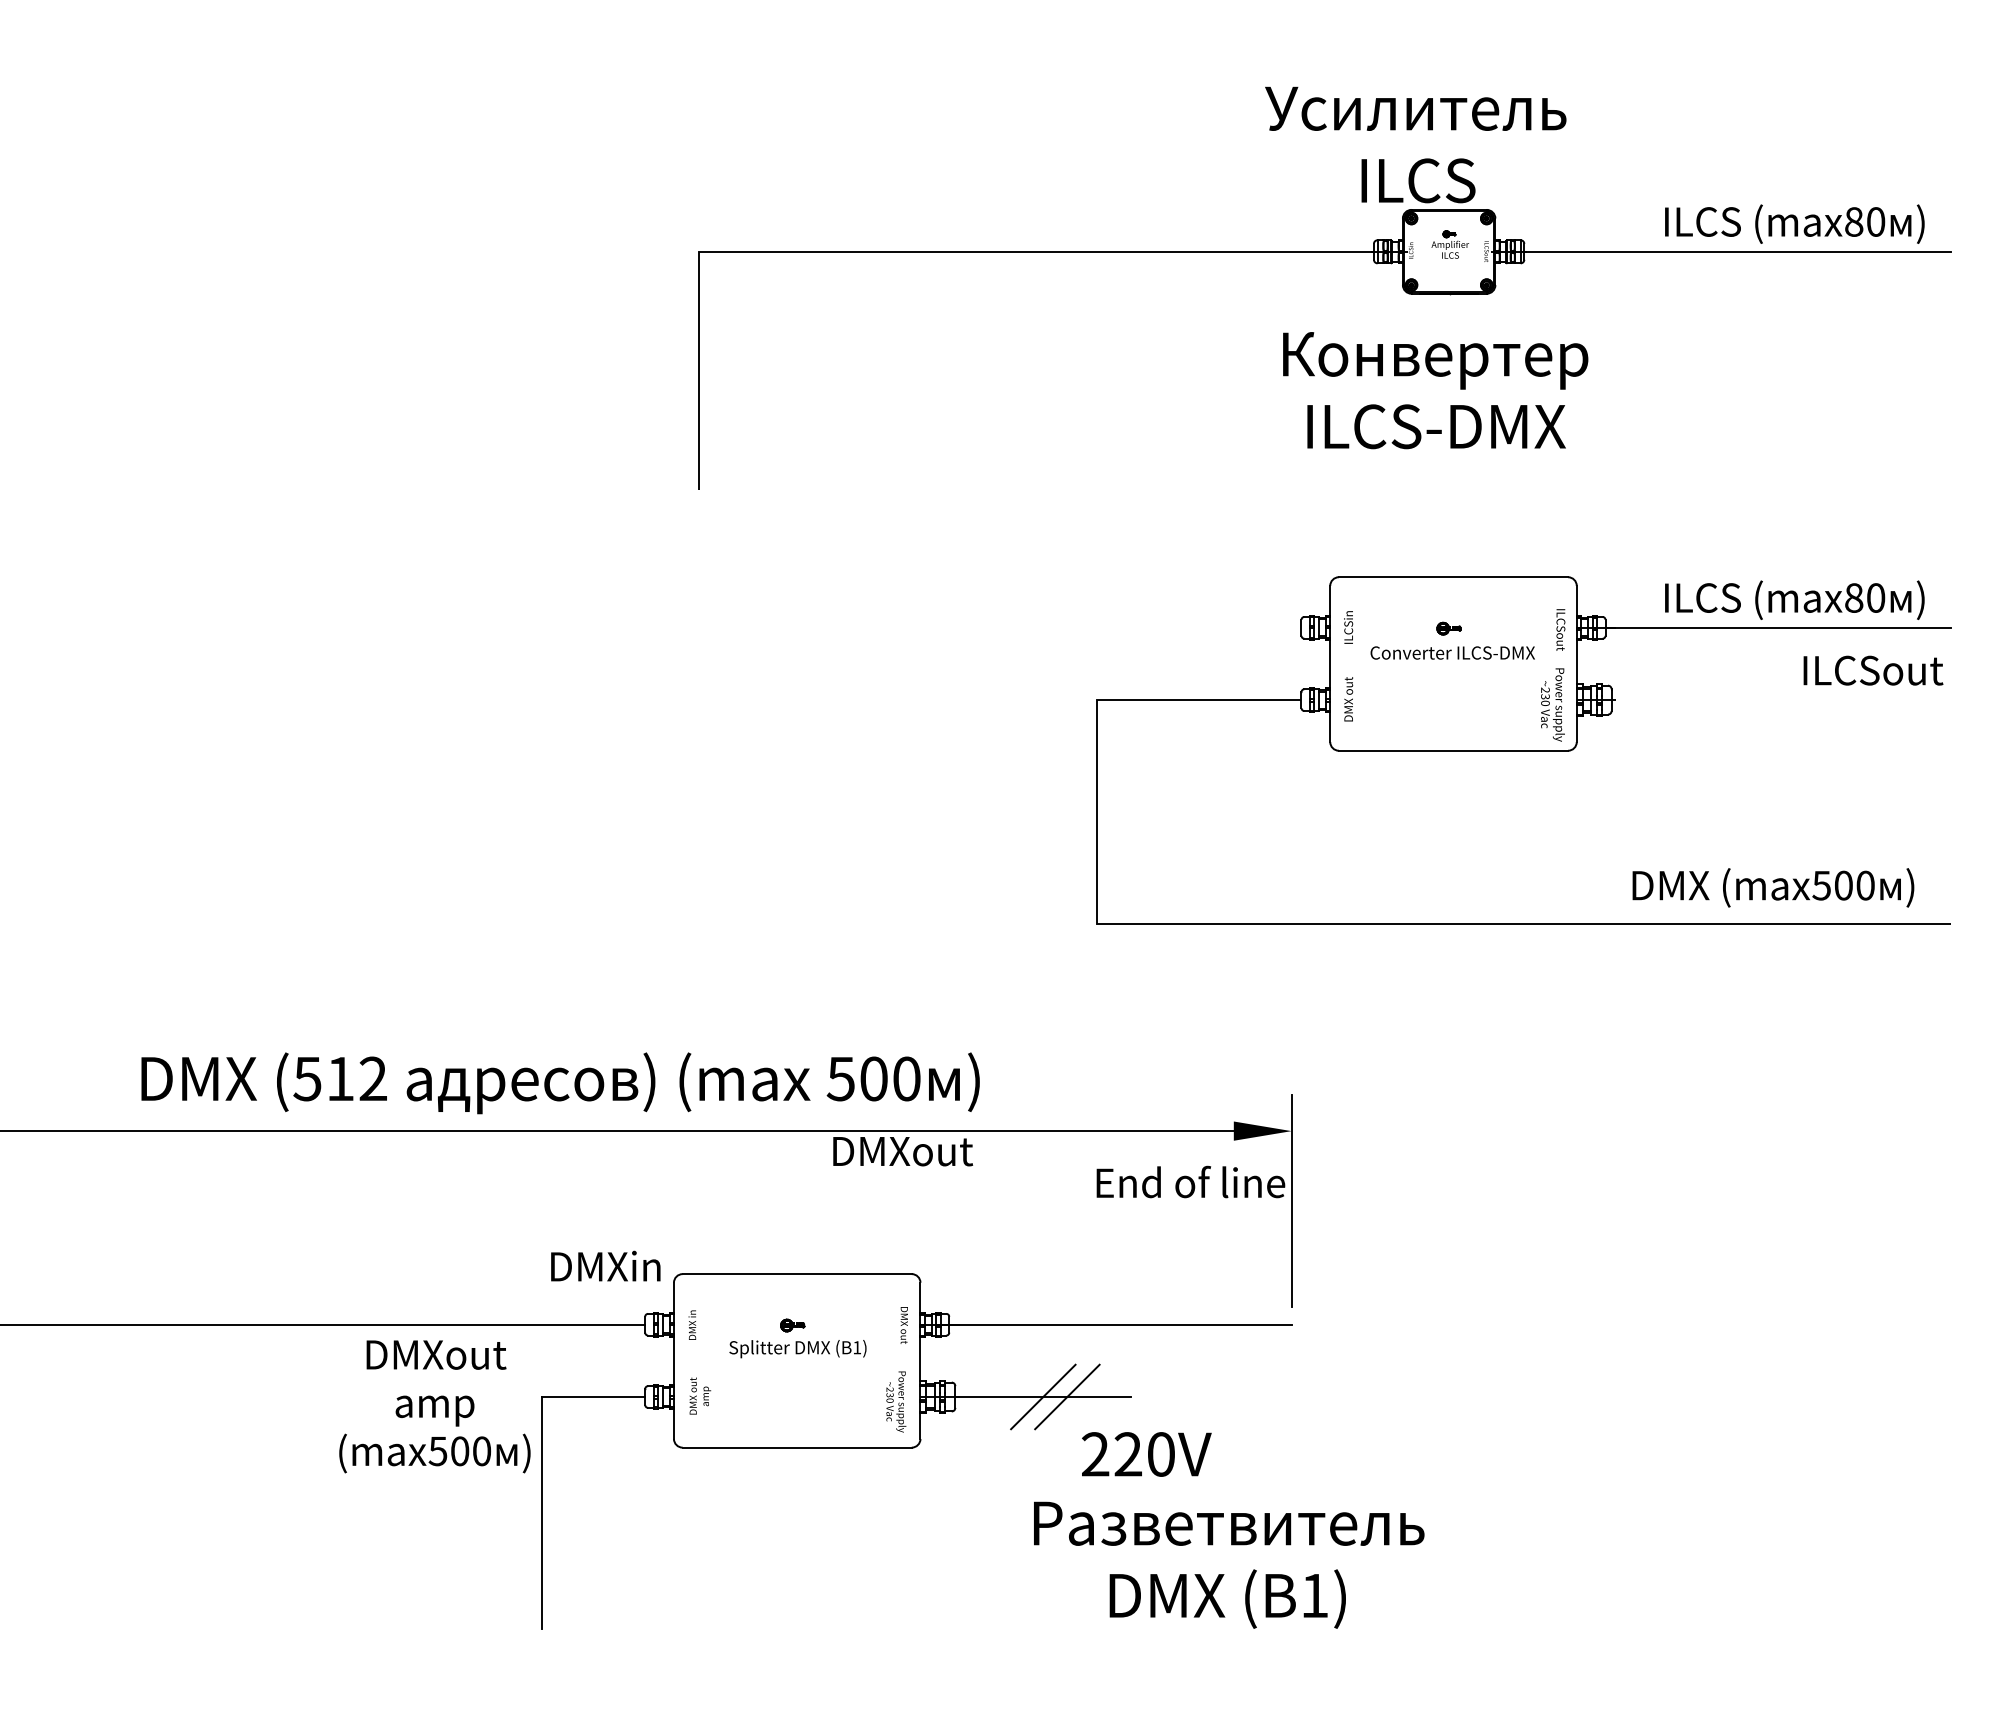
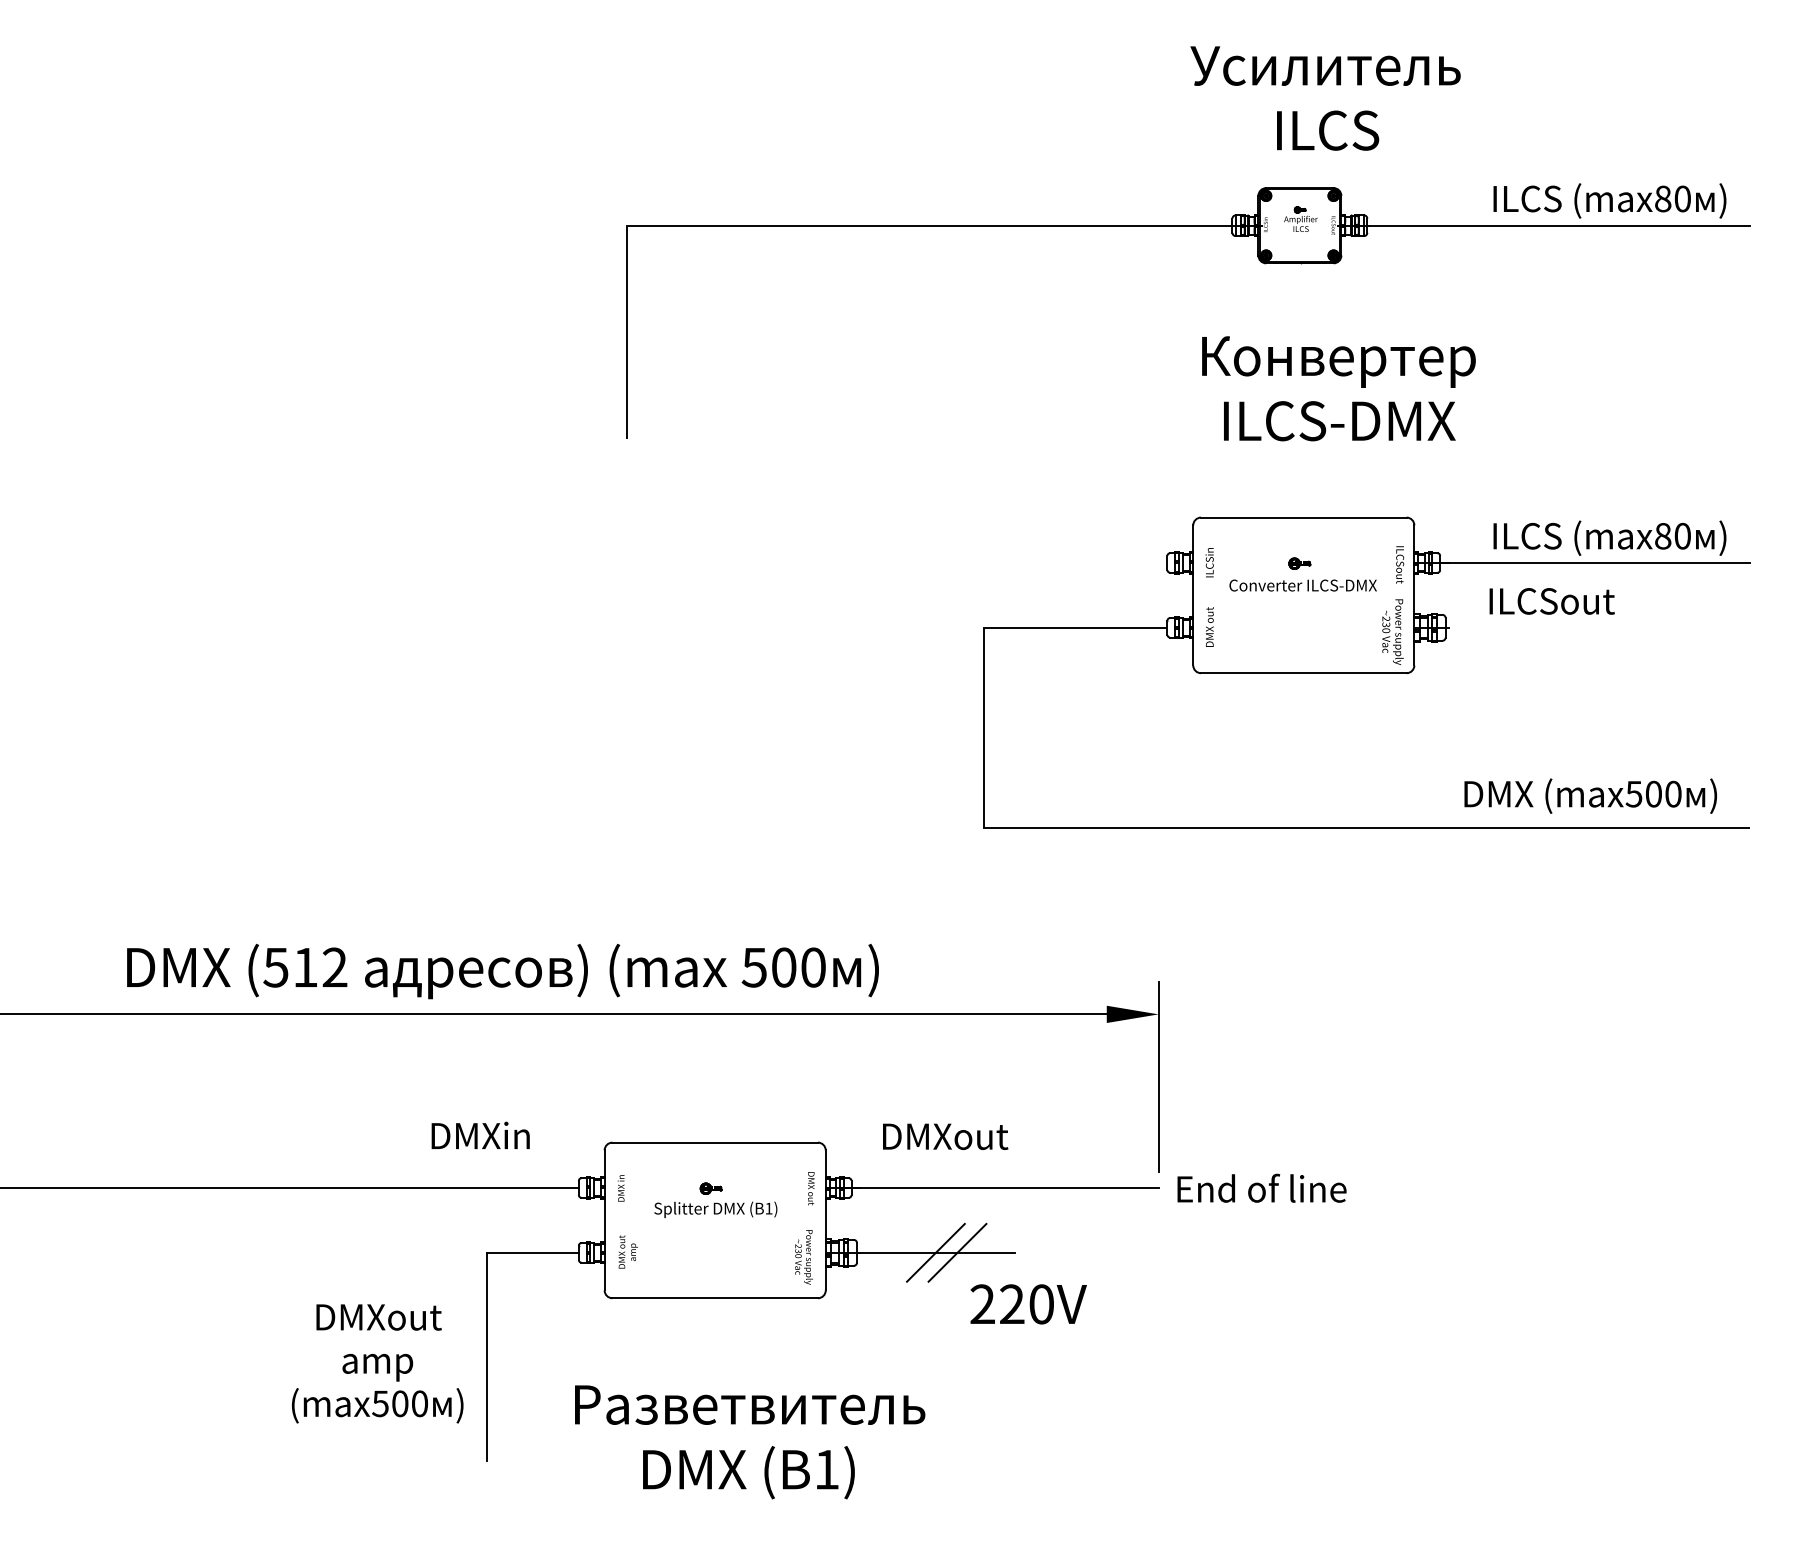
text: (1415, 144) -> (1325, 98), moved
text: (1435, 390) -> (1338, 388), moved
text: (1873, 670) -> (1552, 601), moved
text: (903, 1151) -> (945, 1136), moved
text: (1190, 1181) -> (1261, 1187), moved
text: (605, 1265) -> (480, 1134), moved
text: (434, 1406) -> (377, 1363), moved
text: (1229, 1564) -> (750, 1441), moved

